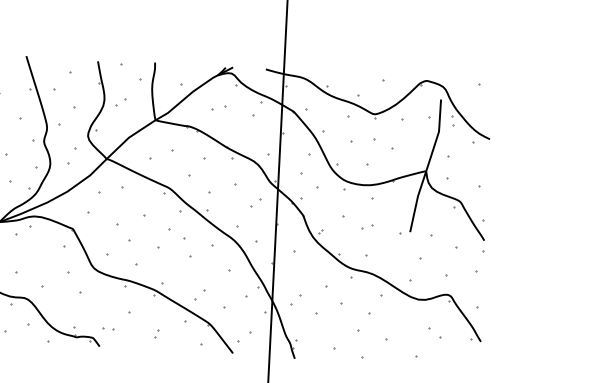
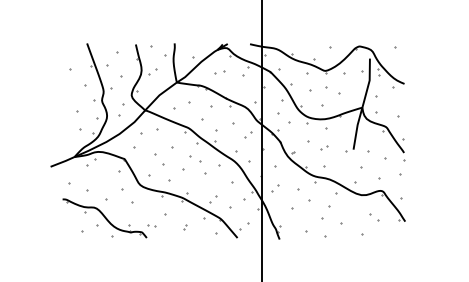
part: (296, 299) -> (275, 188), moved

